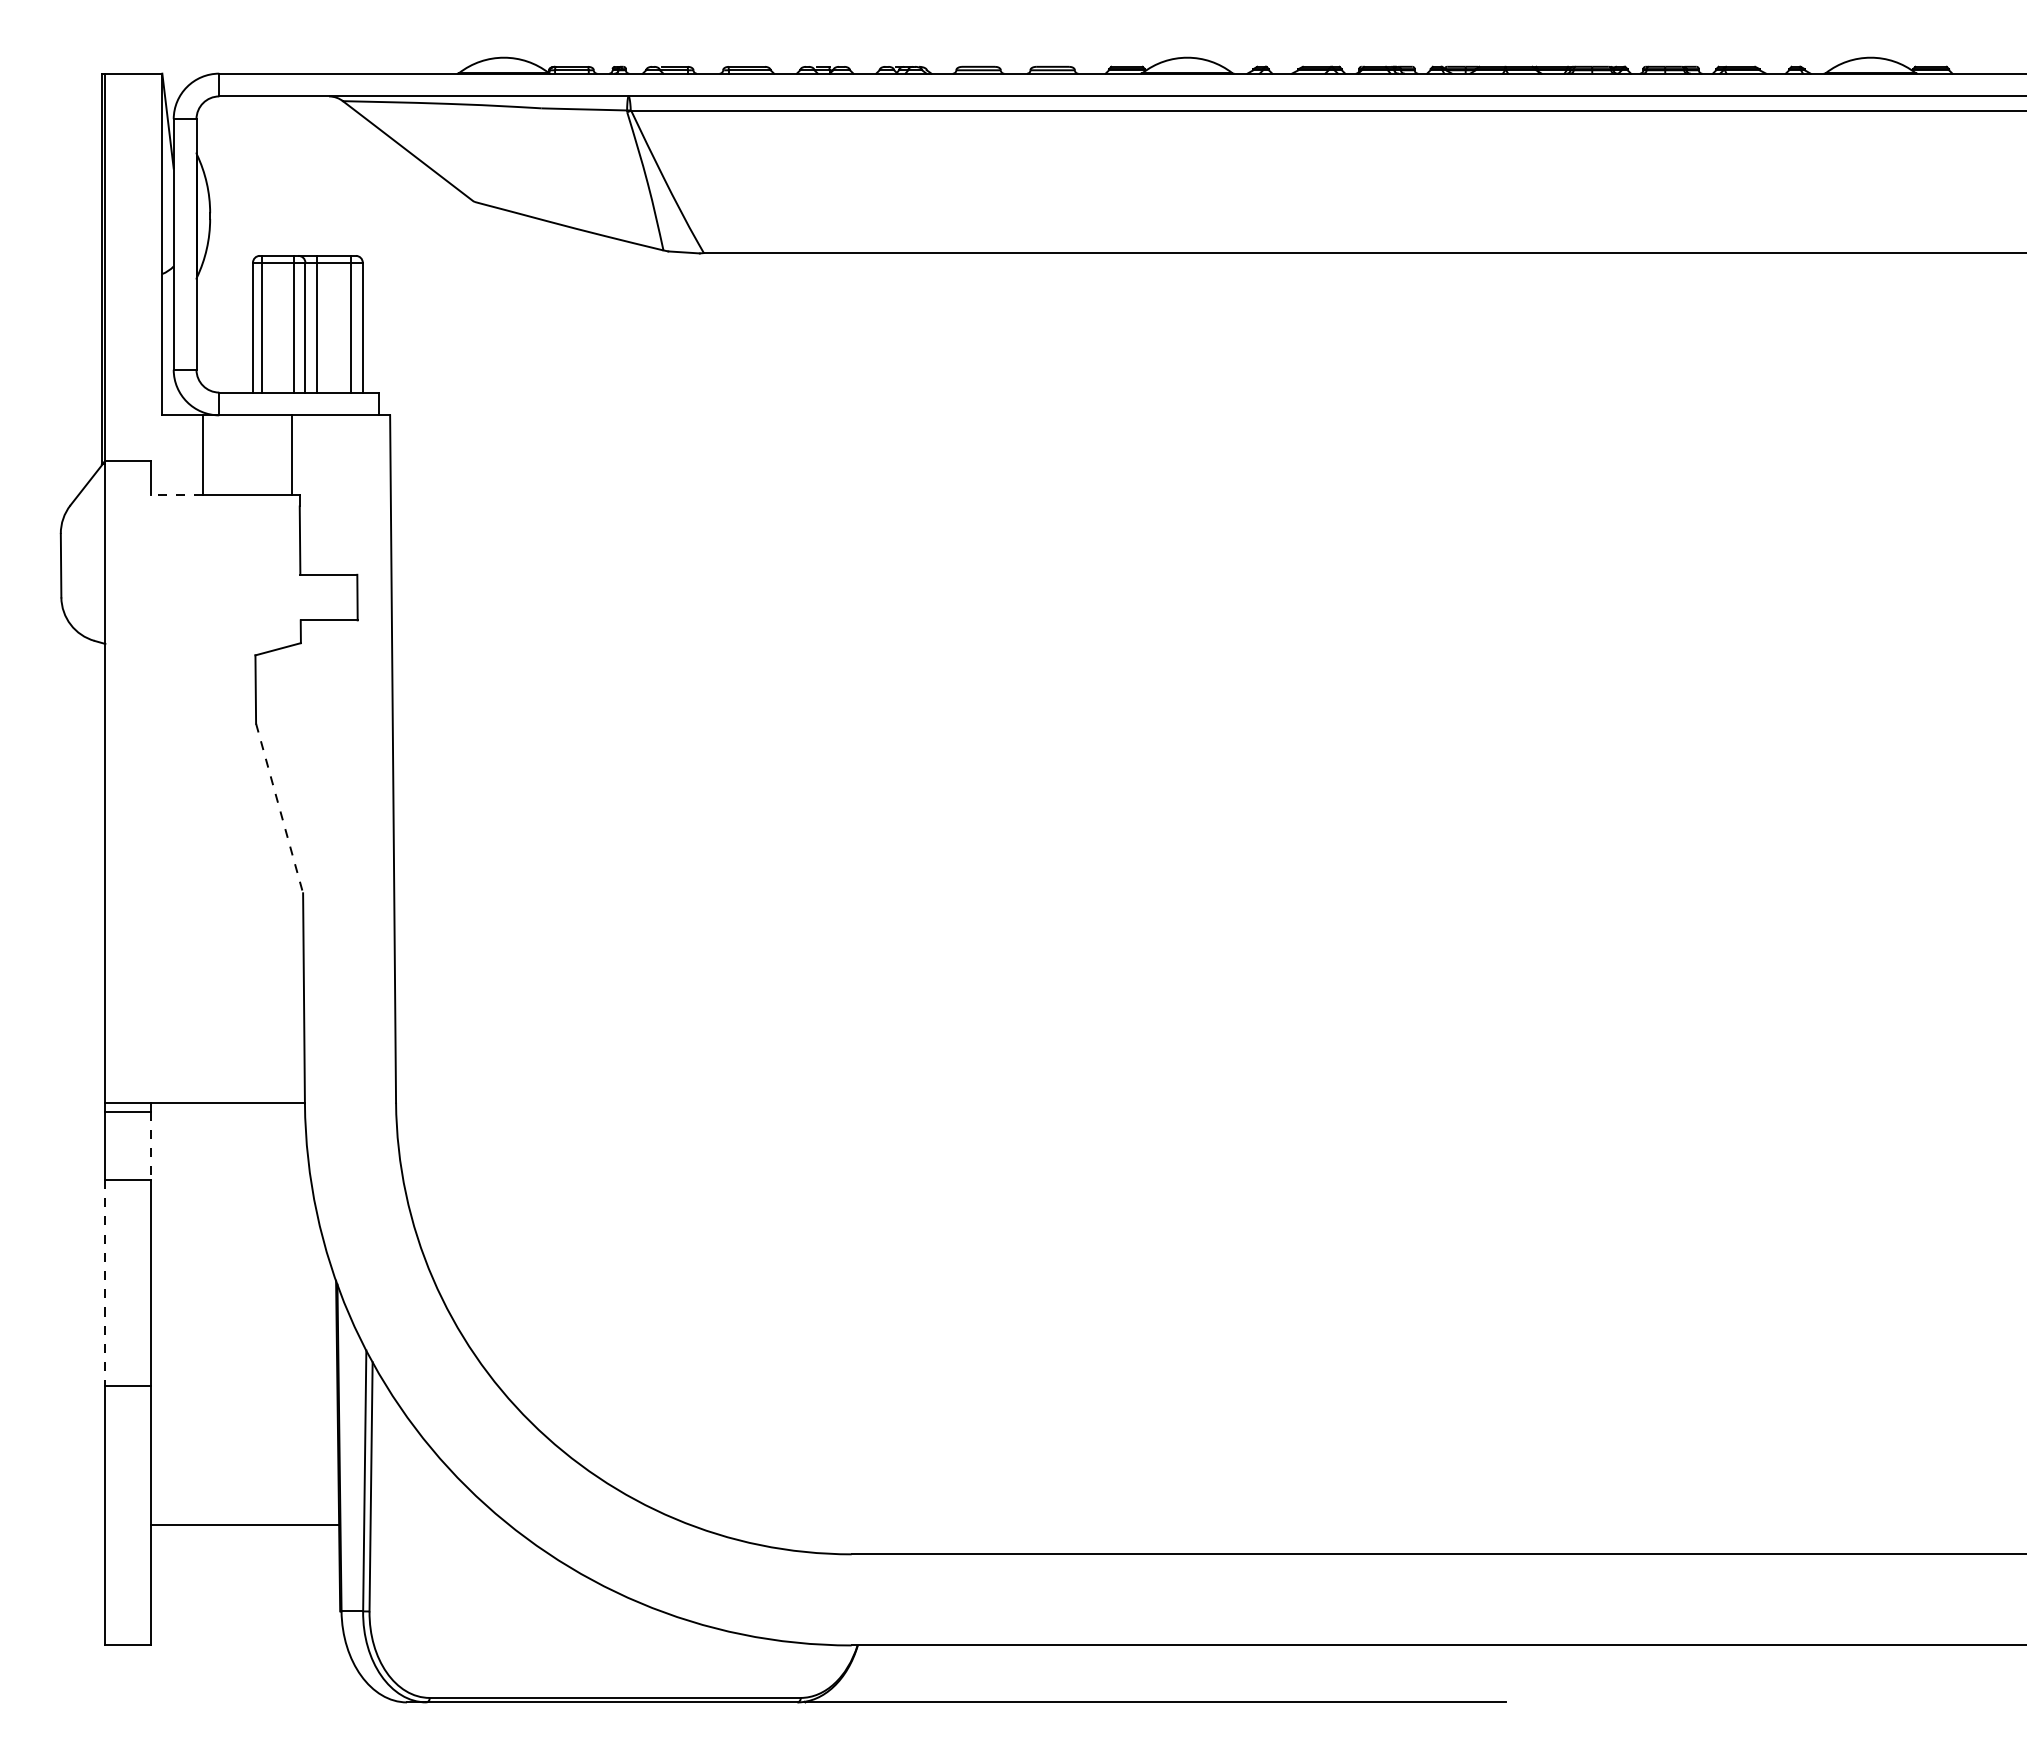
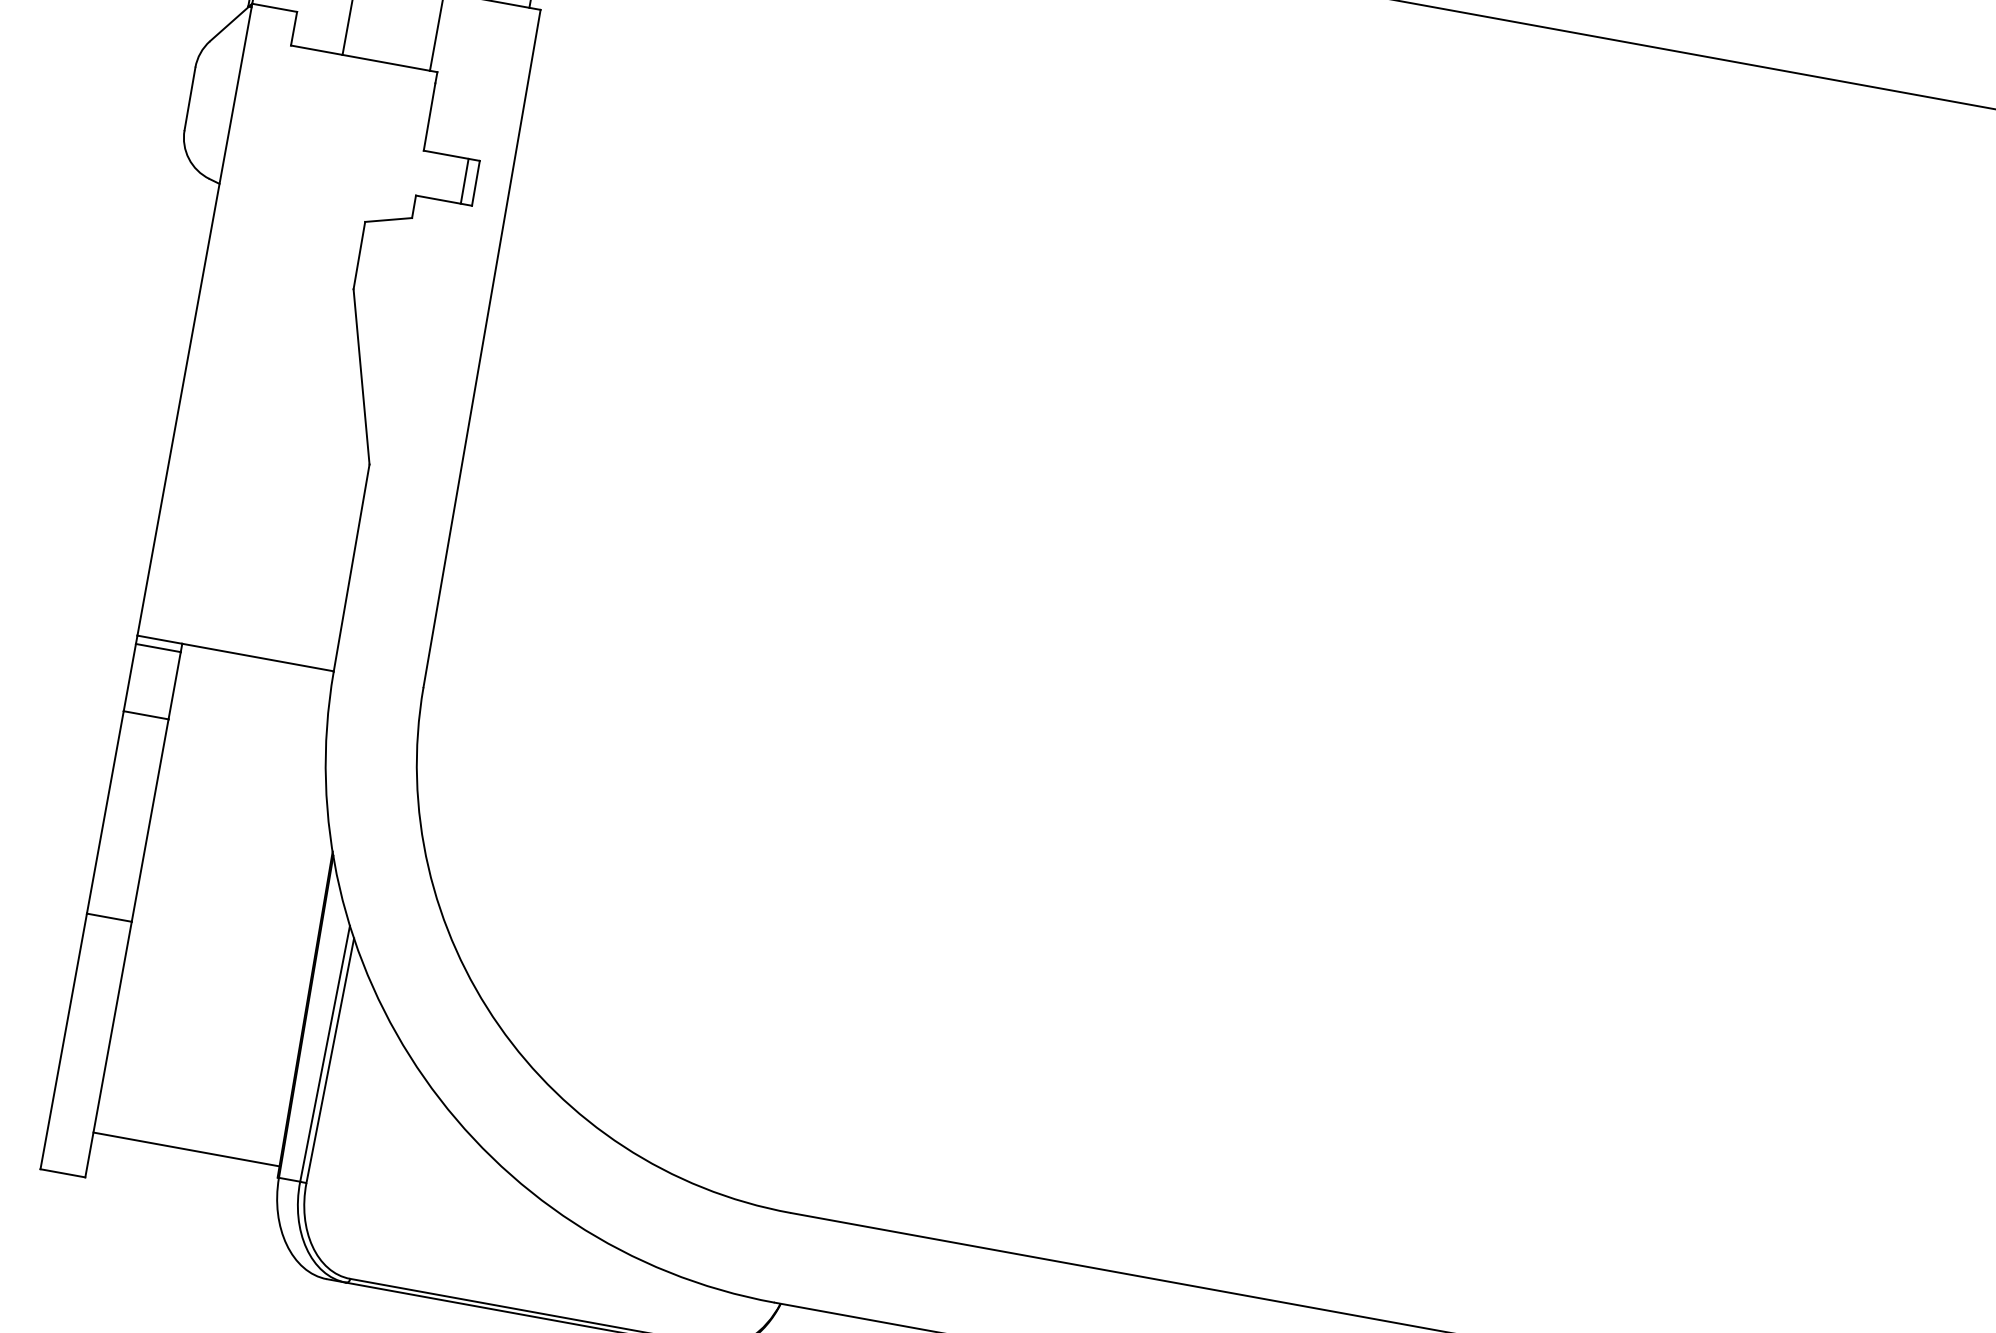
line: (176, 495) -> (316, 50), dashed -> solid
line: (345, 597) -> (464, 181), added
line: (279, 808) -> (361, 376), dashed -> solid
line: (150, 1146) -> (174, 686), dashed -> solid
line: (105, 1282) -> (105, 812), dashed -> solid
line: (245, 1524) -> (186, 1149), moved

